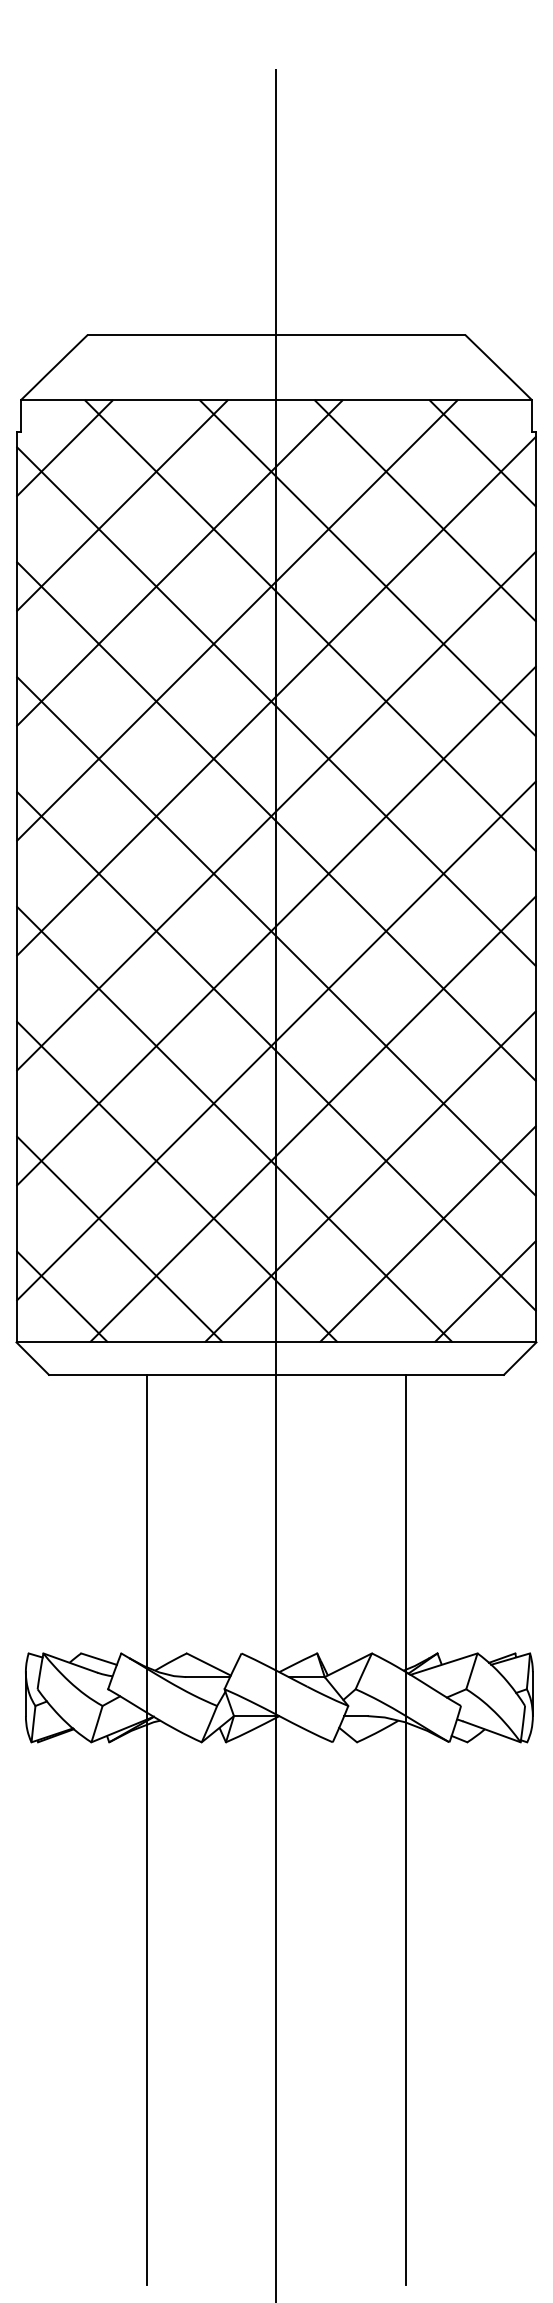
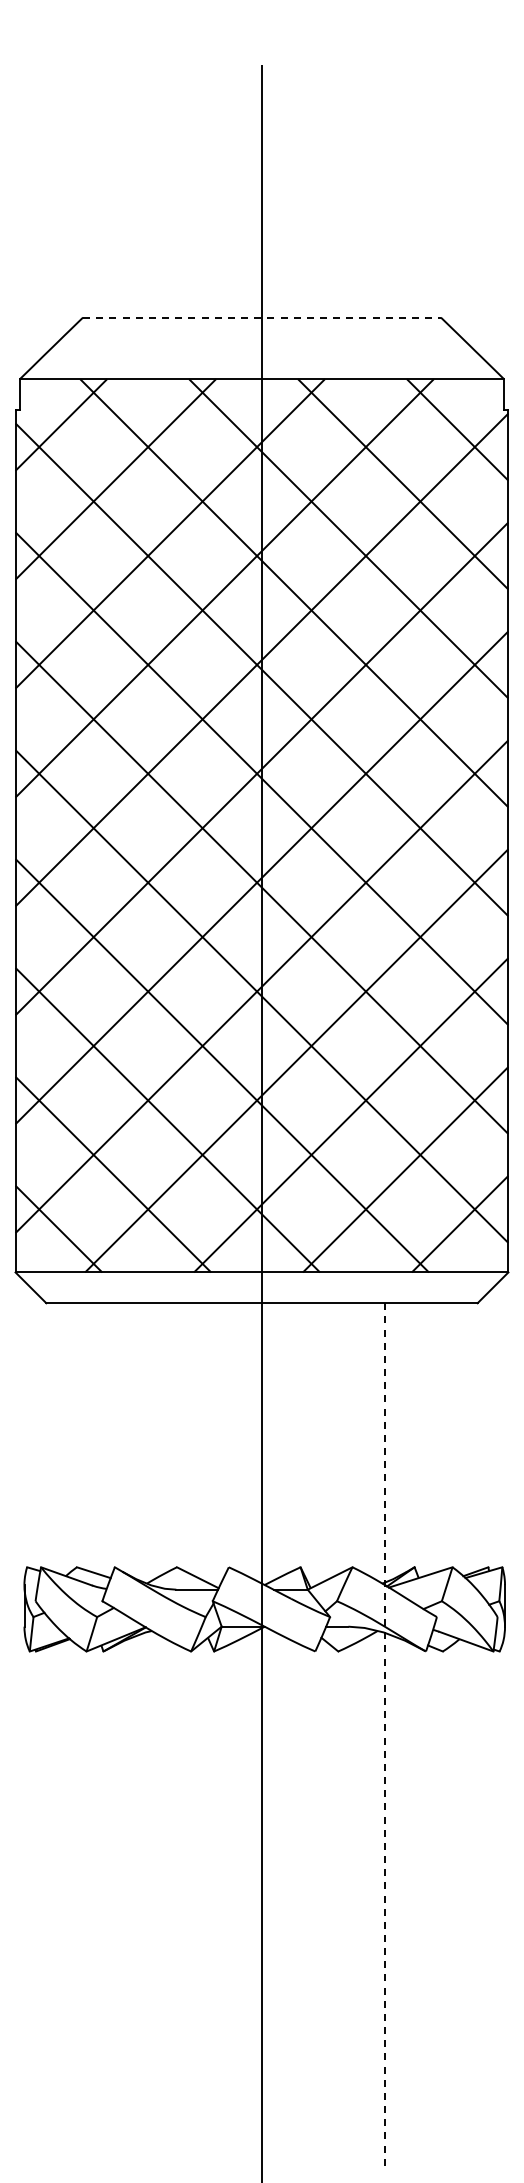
line: (277, 334) -> (262, 317), solid -> dashed
line: (406, 1828) -> (385, 1733), solid -> dashed
line: (146, 1829) -> (138, 1734), removed

